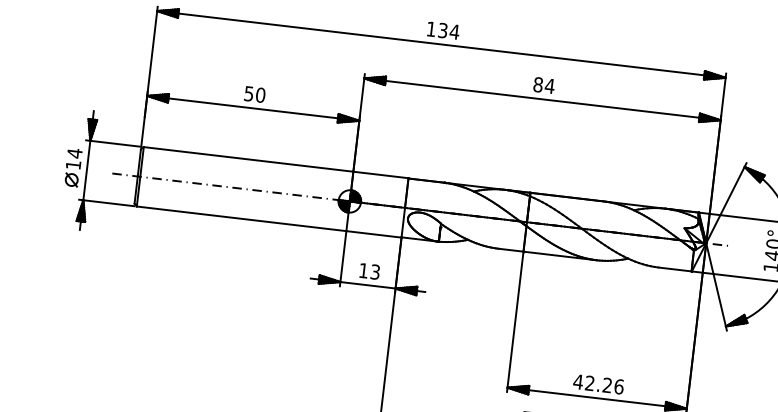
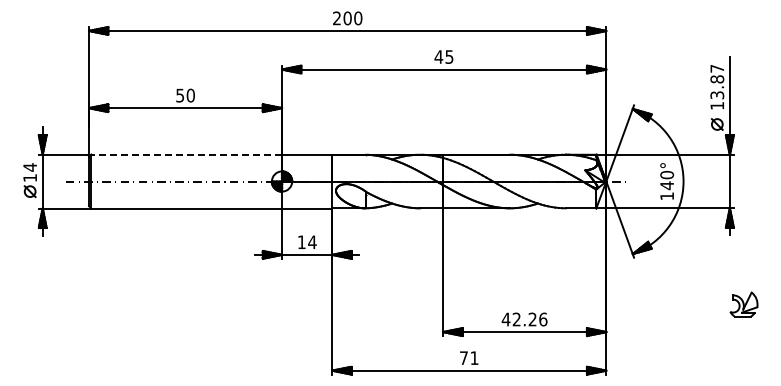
text: (442, 30) -> (347, 18), 134 -> 200
text: (543, 84) -> (443, 56), 84 -> 45
line: (248, 159) -> (186, 154), solid -> dashed
text: (375, 272) -> (312, 242), 13 -> 14

